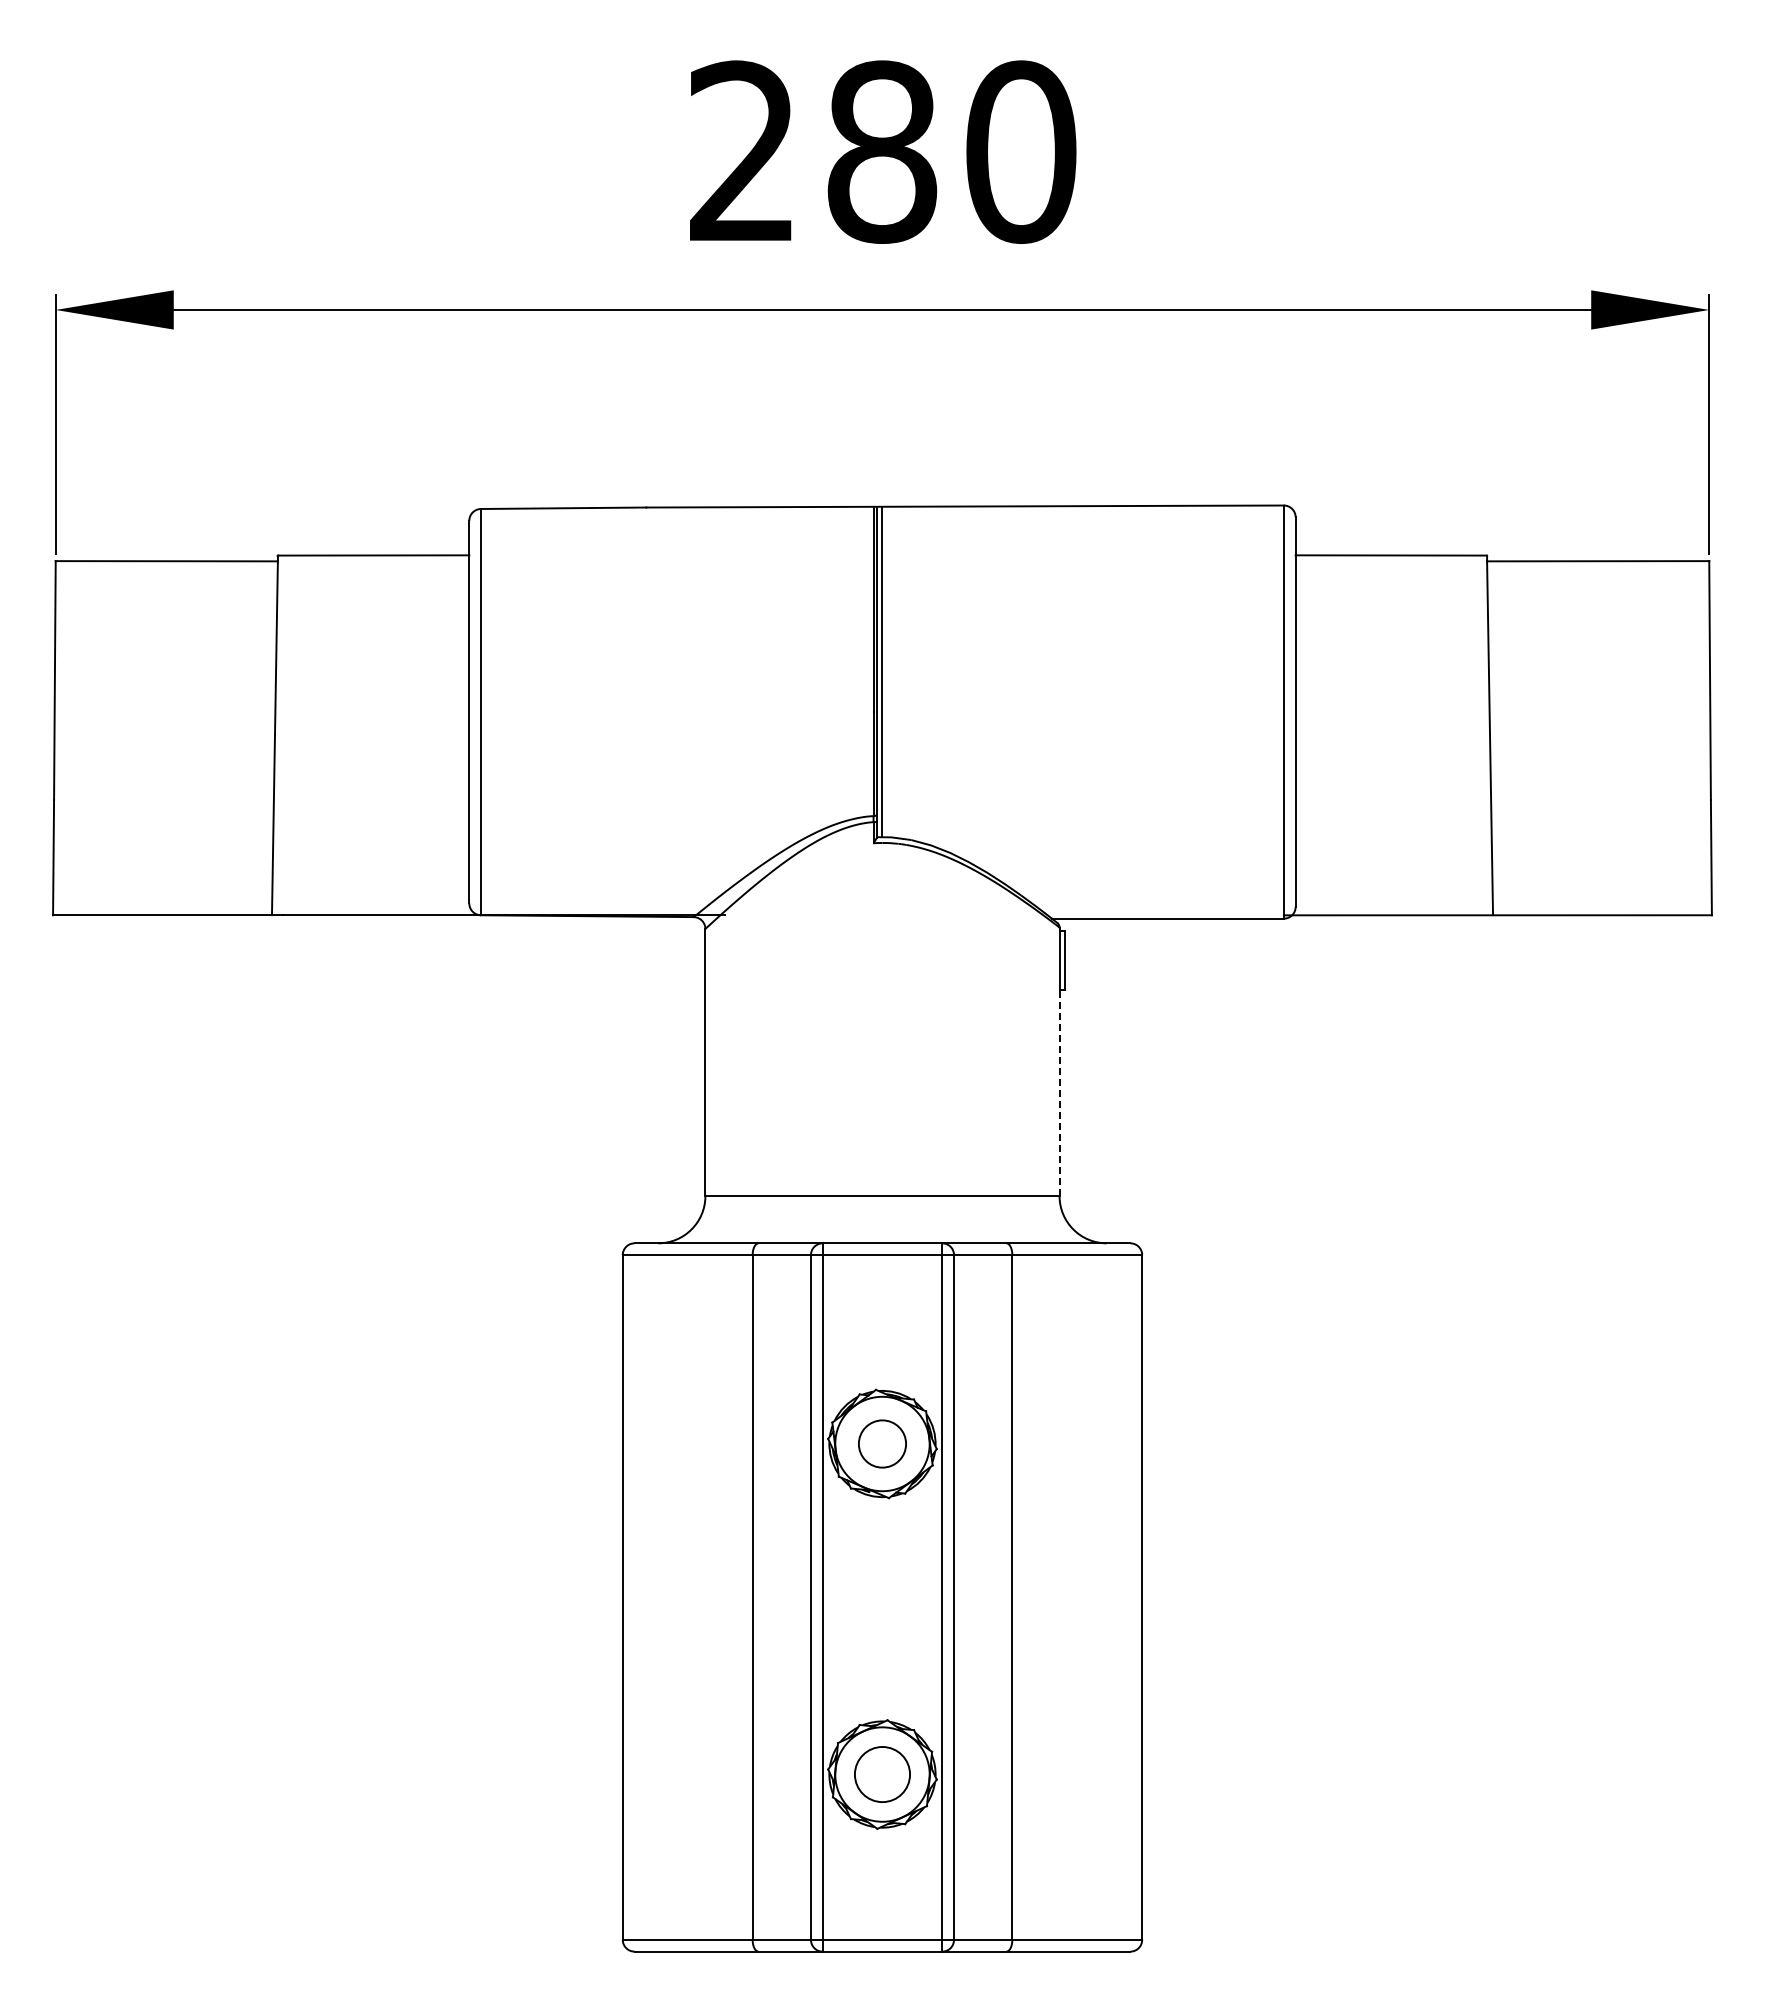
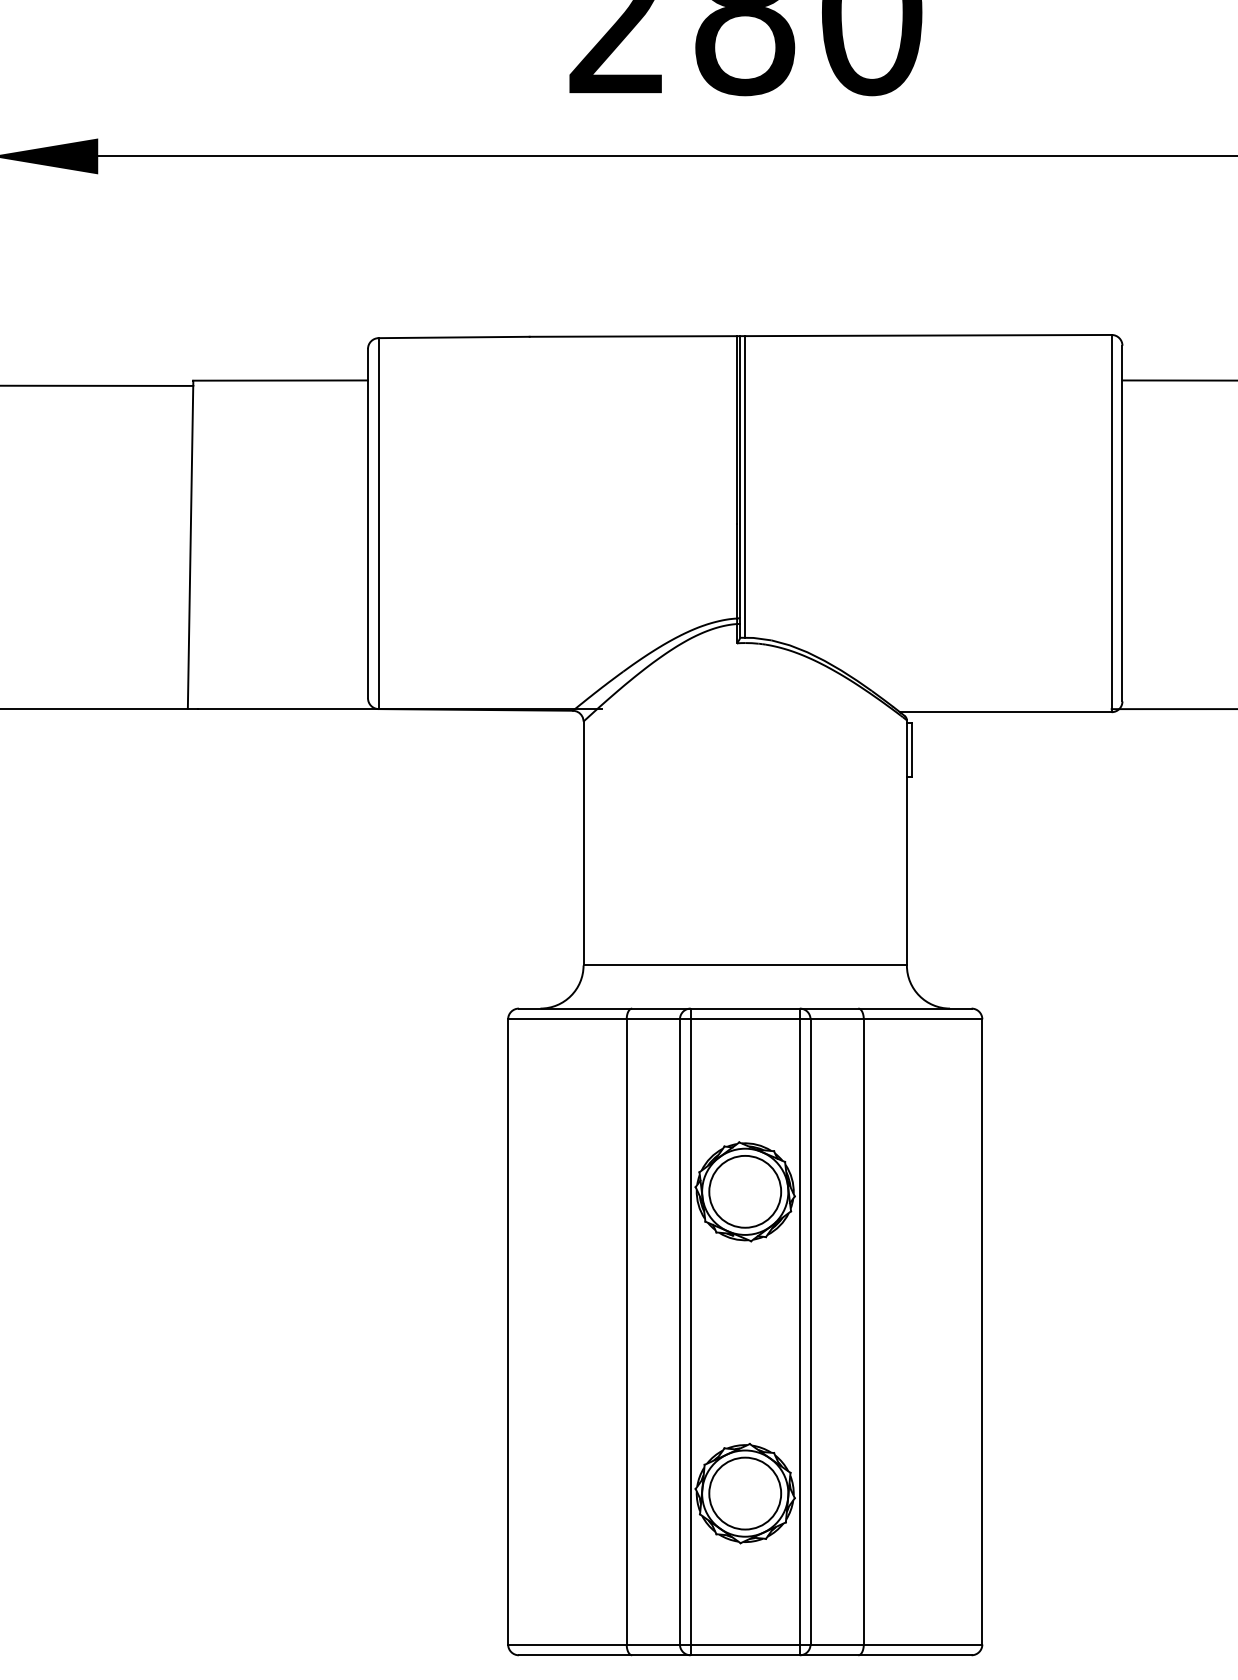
line: (1059, 1092) -> (906, 870), dashed -> solid
circle: (882, 1443) -> (745, 1191), size x1.67
circle: (882, 1774) -> (745, 1493), size x1.43

